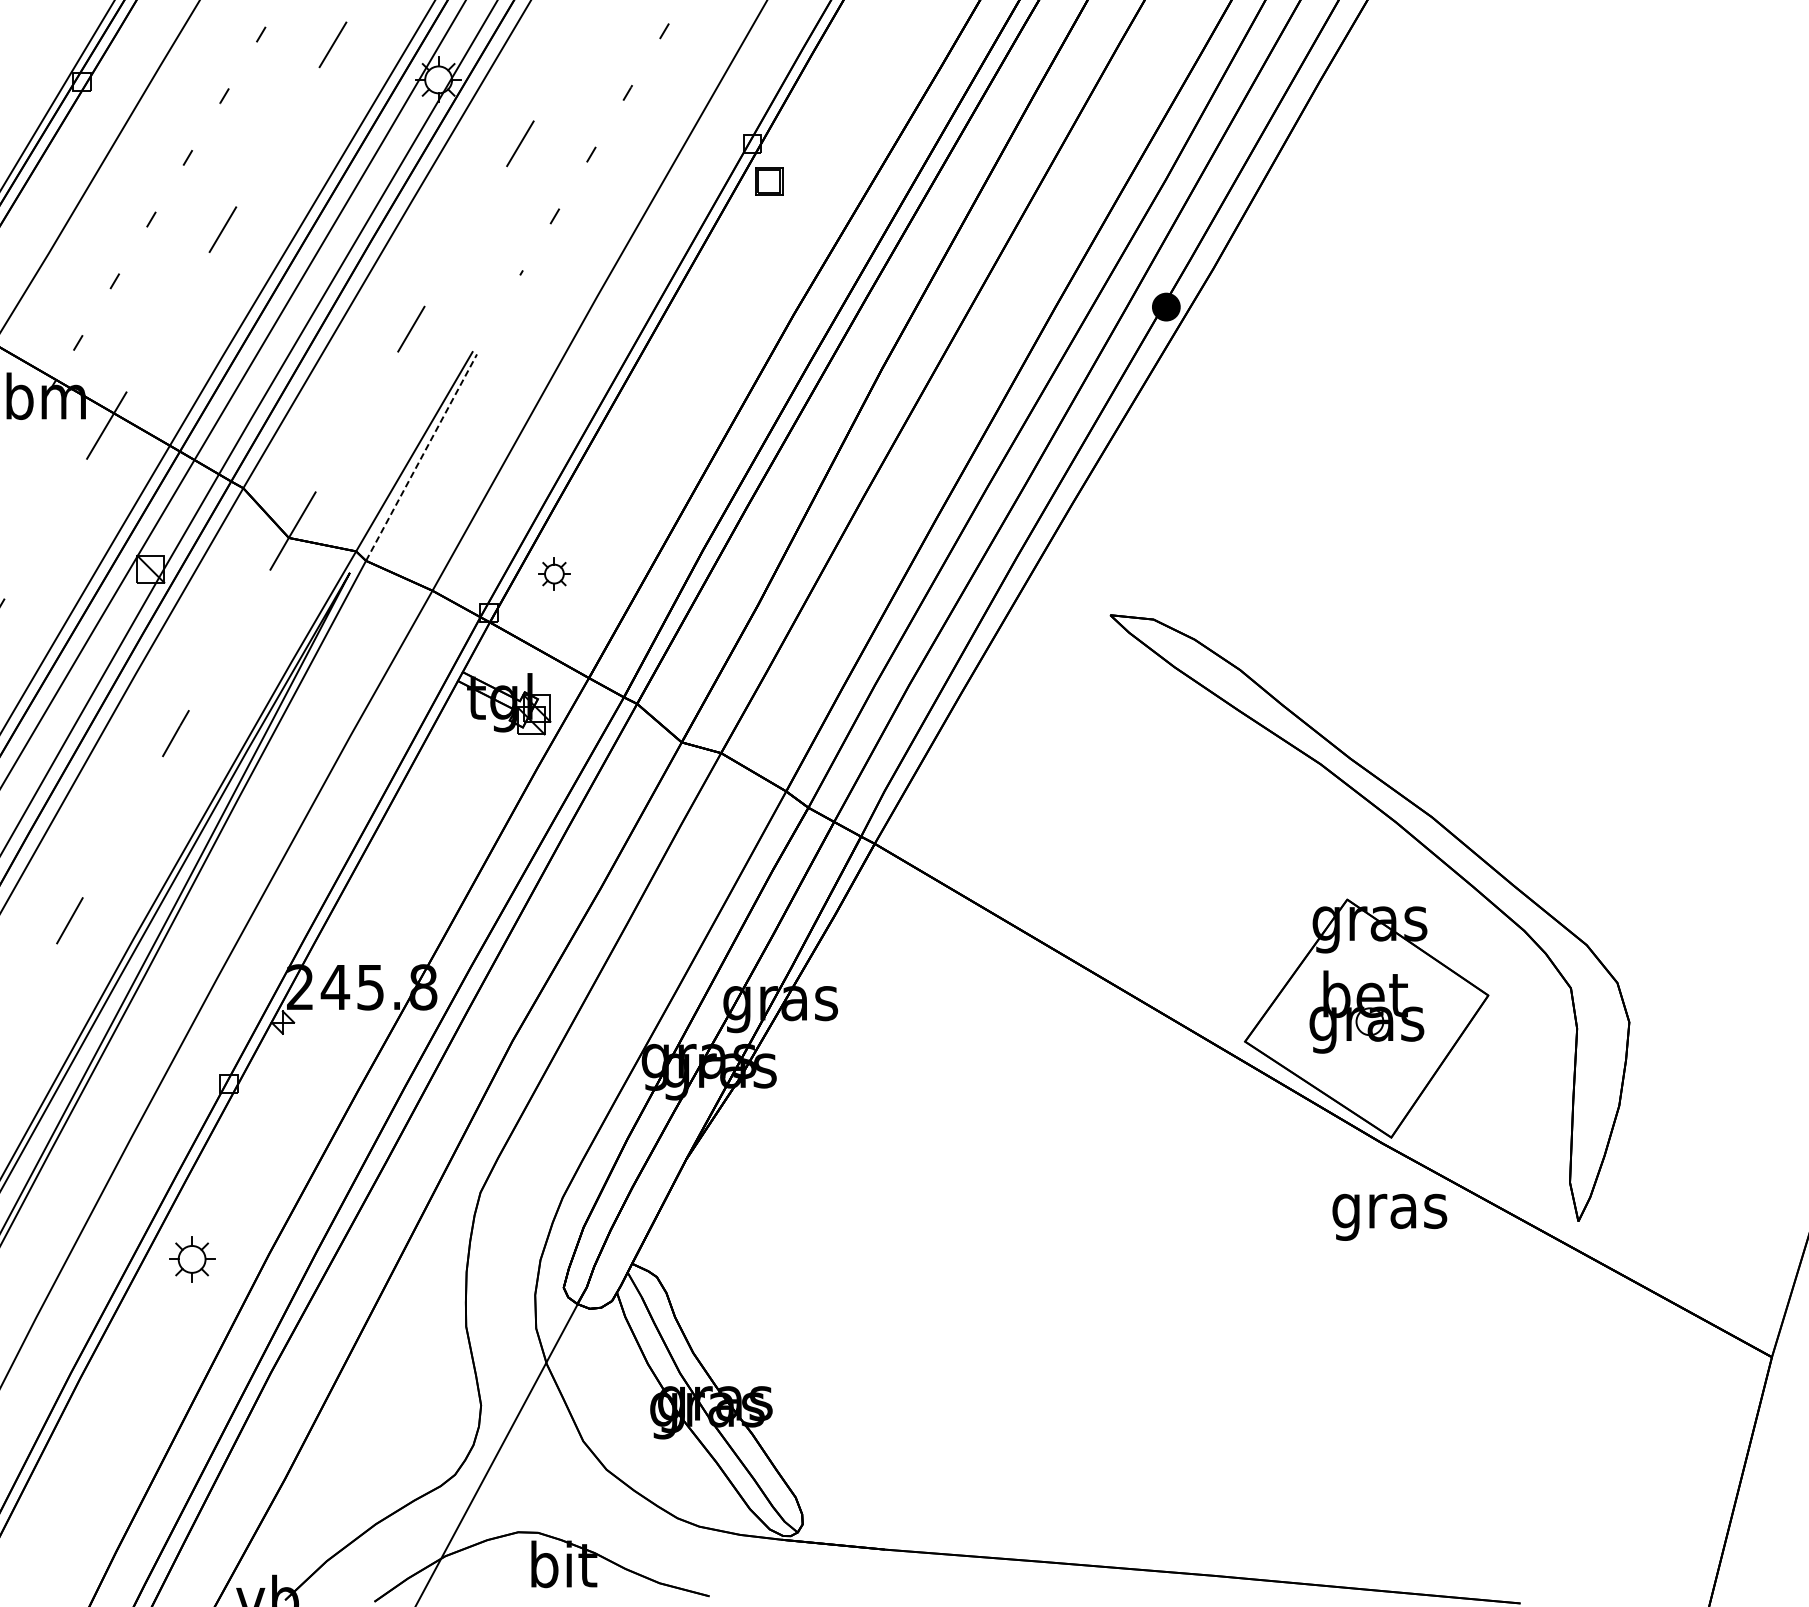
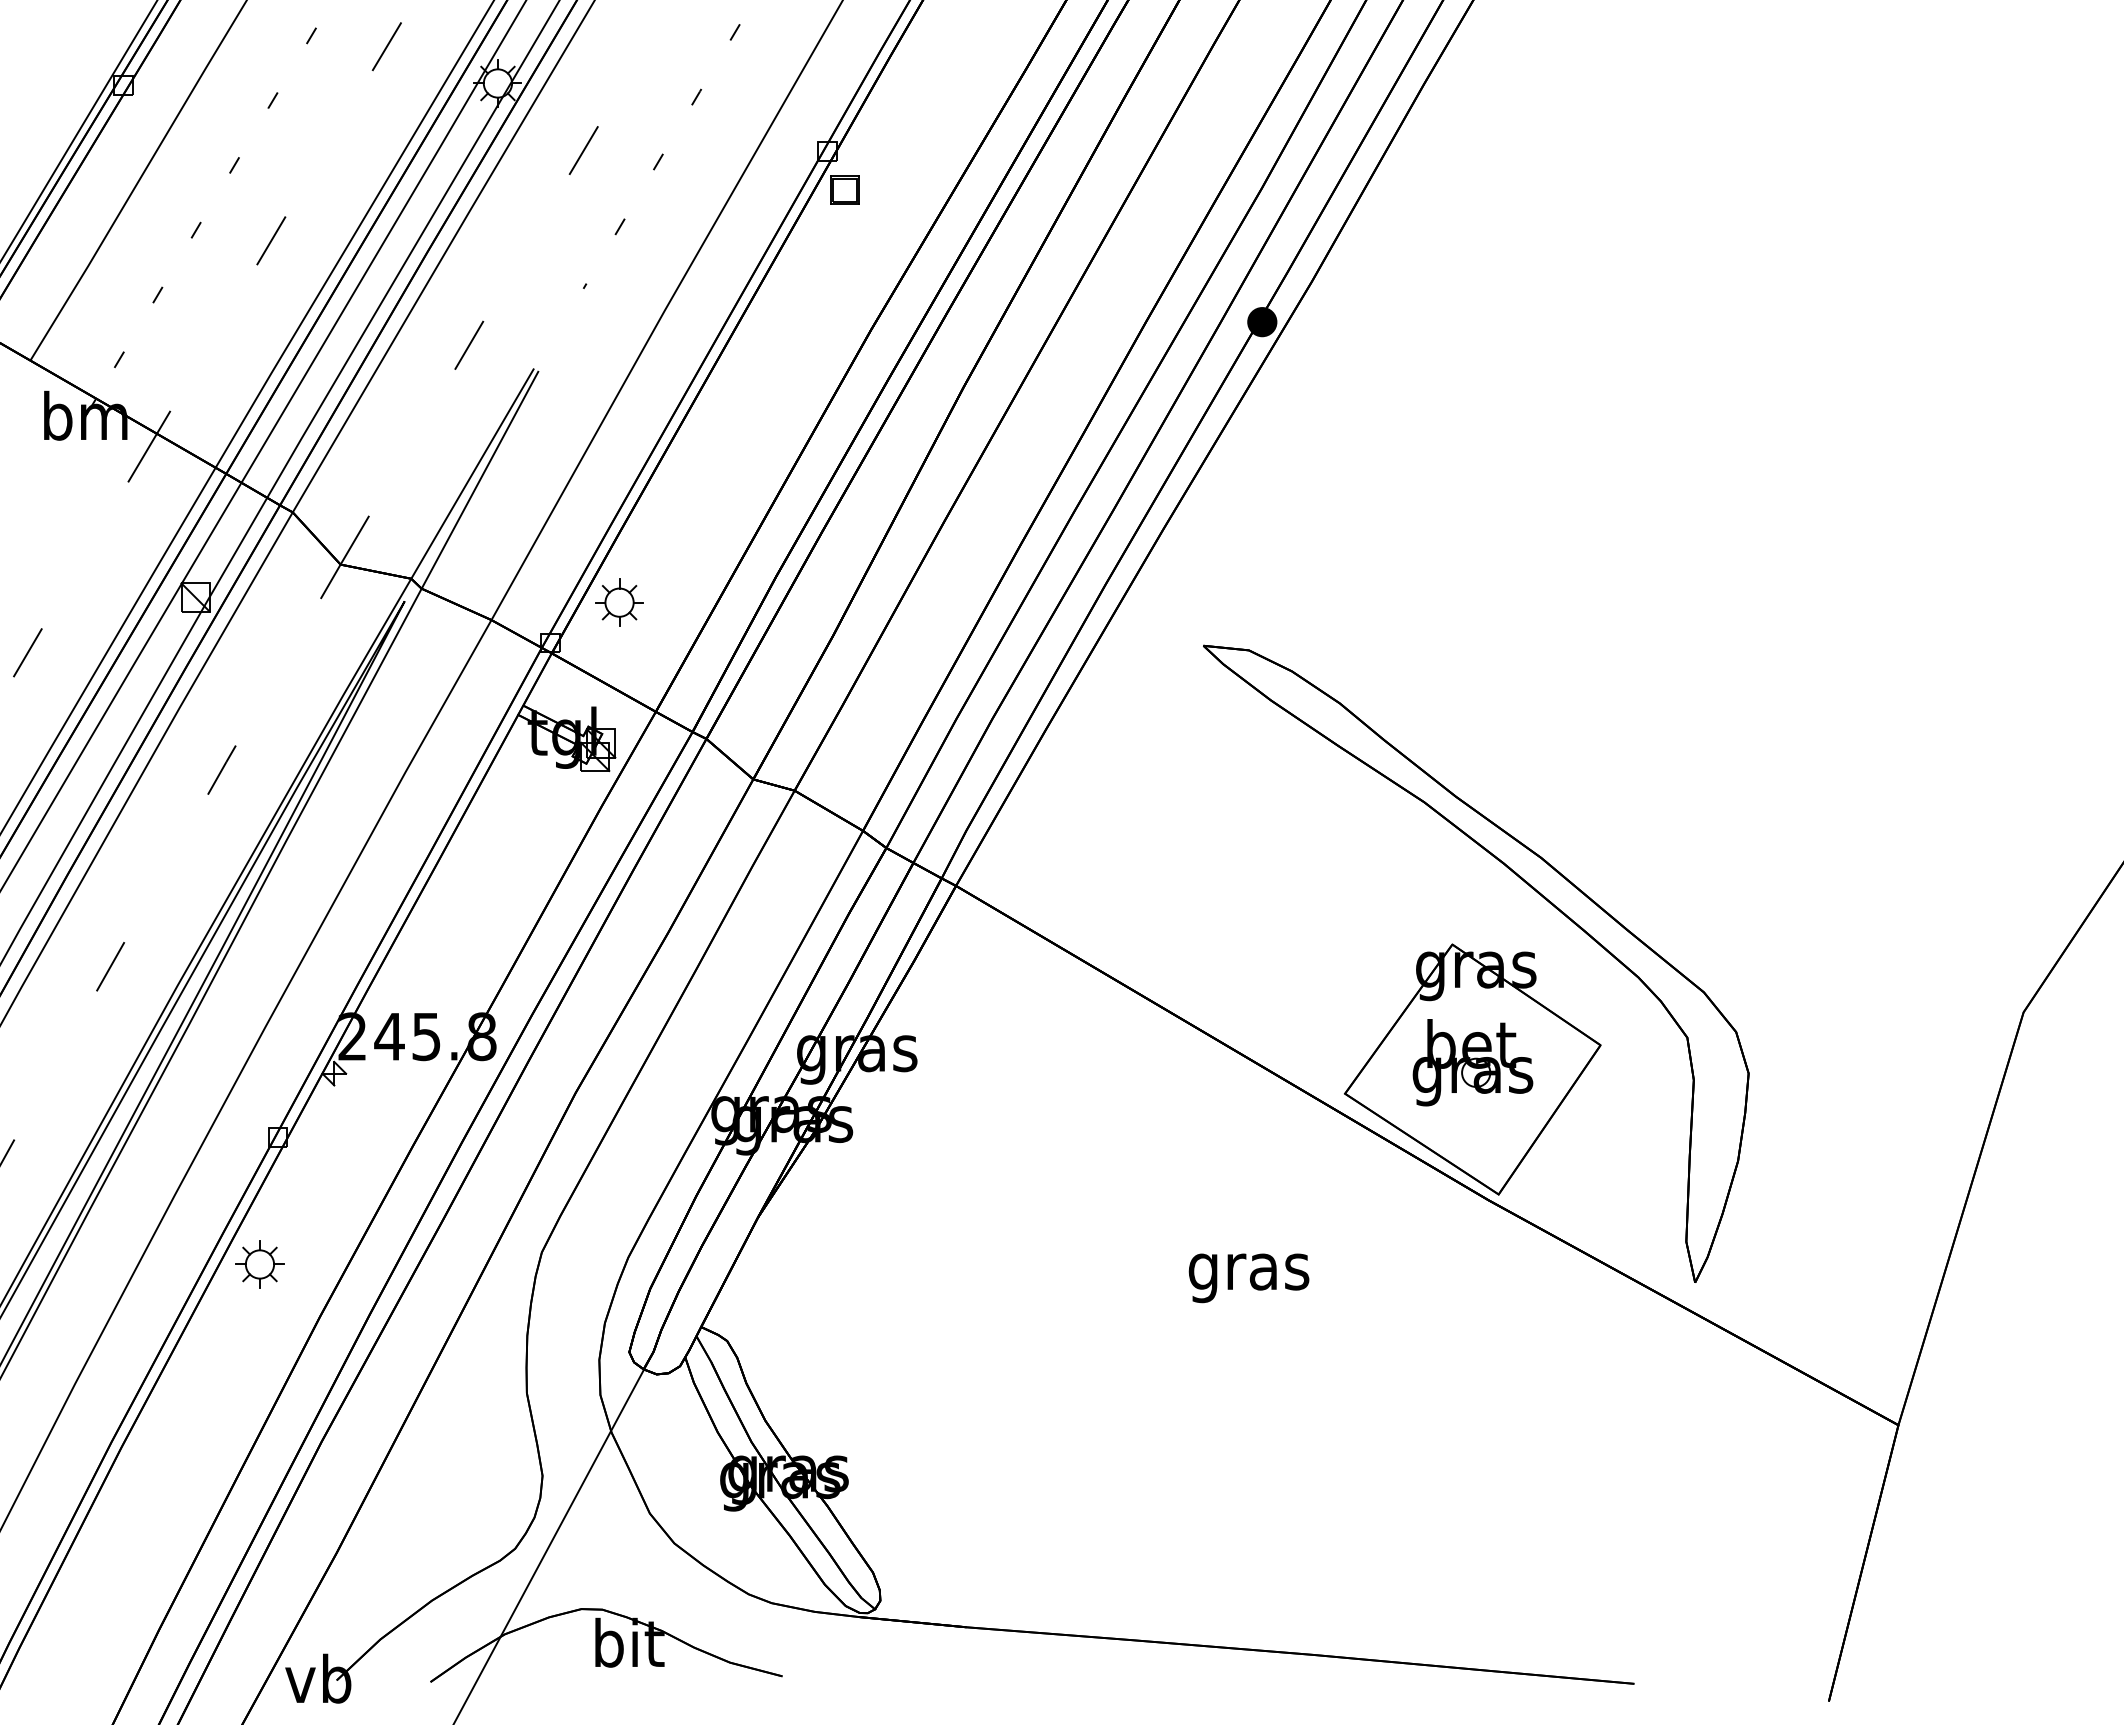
line: (422, 456) -> (480, 479), dashed -> solid
part: (554, 574) -> (619, 602), size x1.43
text: (1389, 1217) -> (1248, 1278), moved
part: (191, 1259) -> (259, 1264), moved

